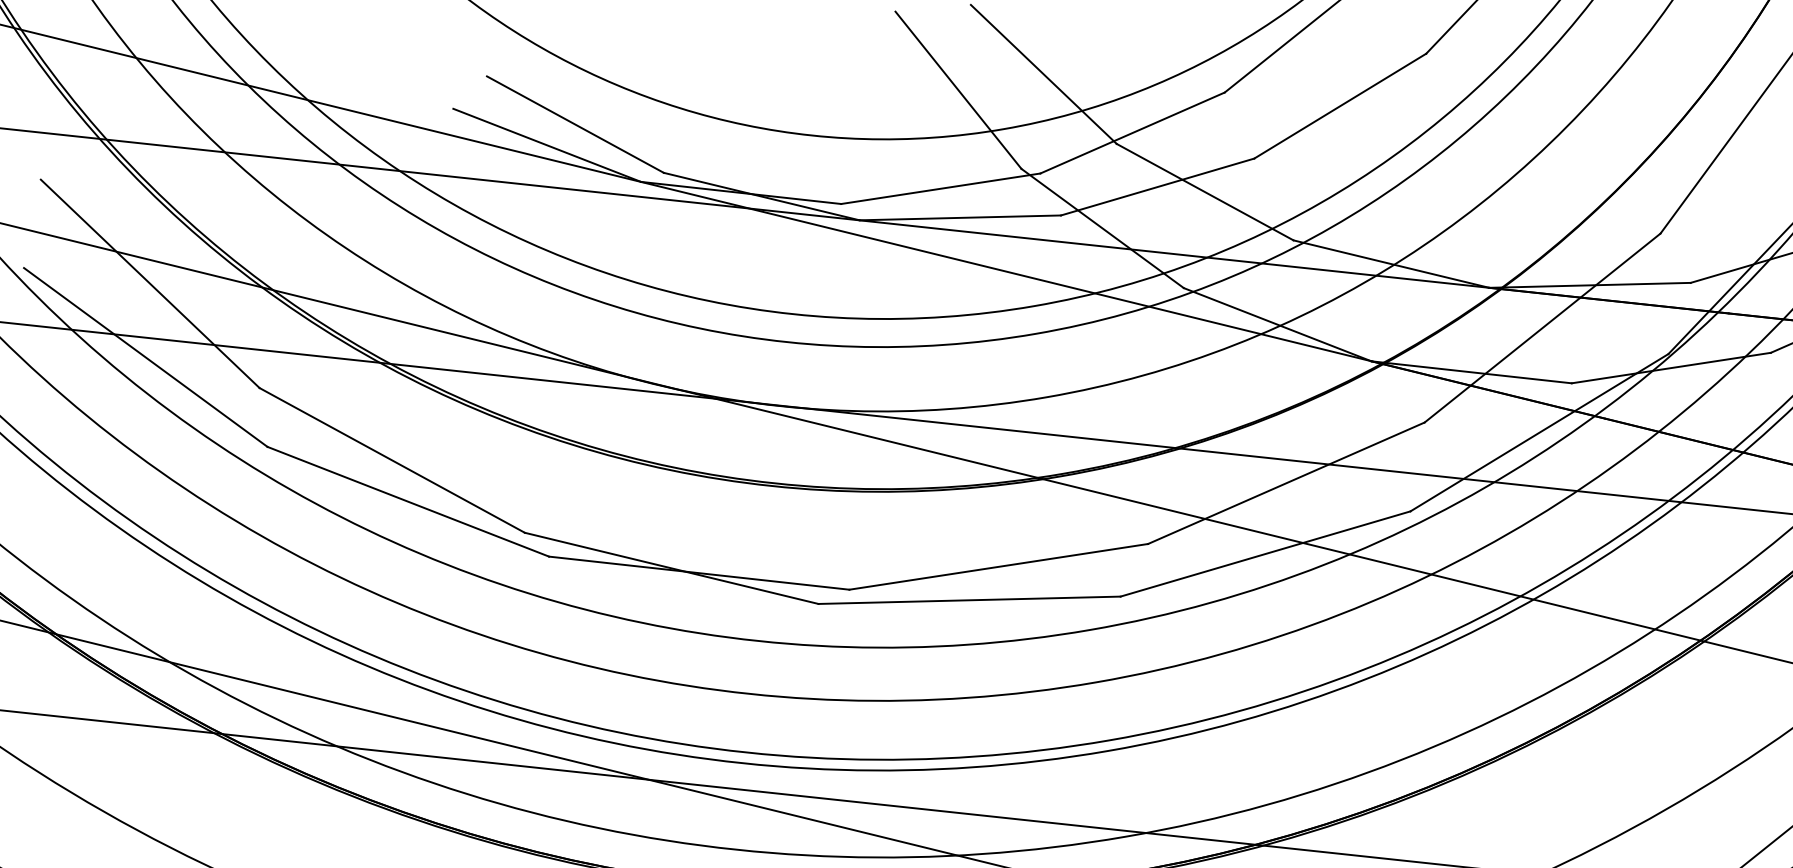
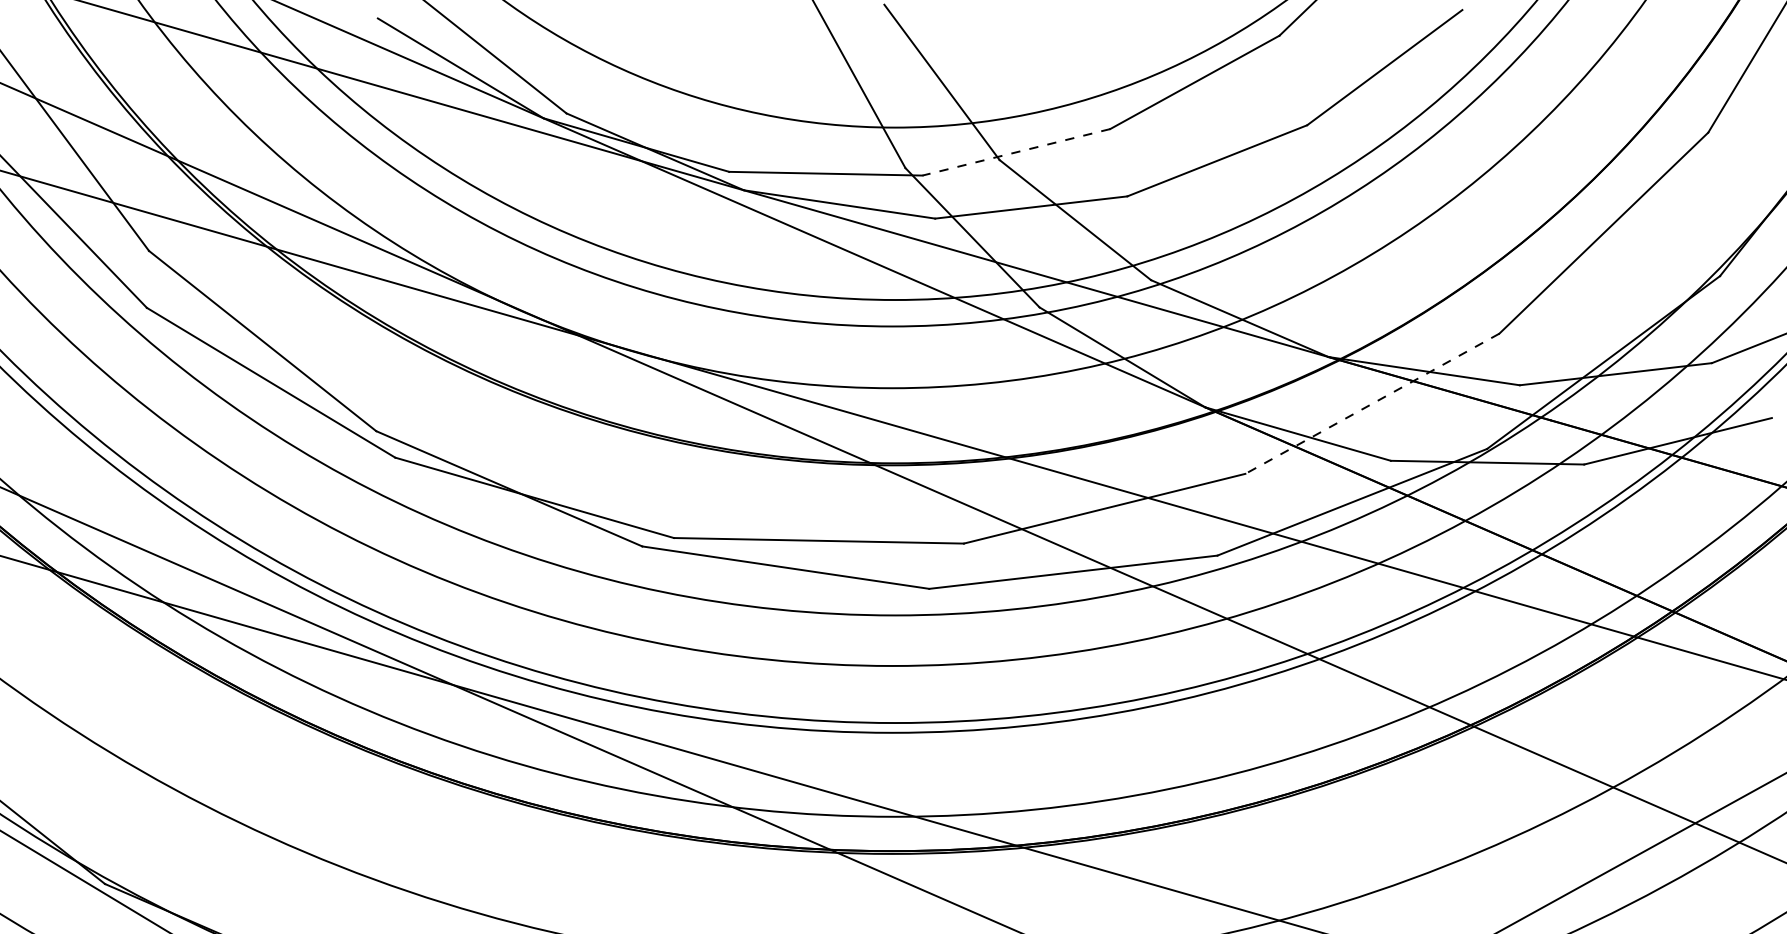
line: (1132, 133) -> (1016, 152), solid -> dashed
line: (1541, 328) -> (1371, 404), solid -> dashed

